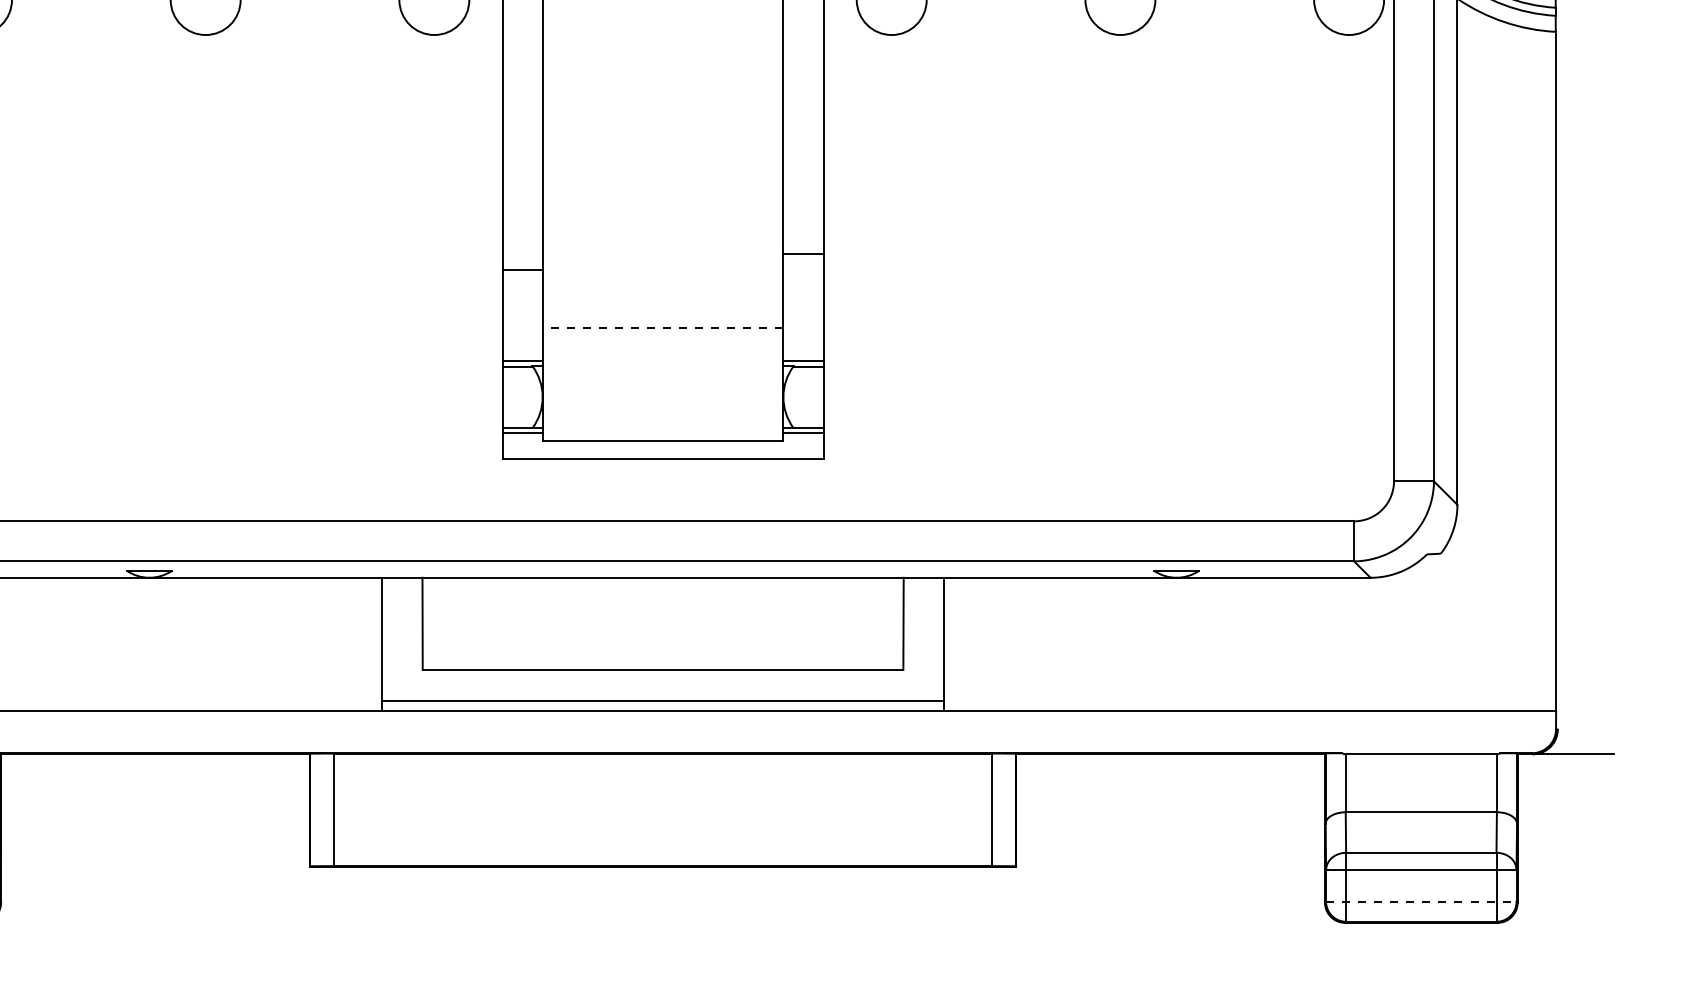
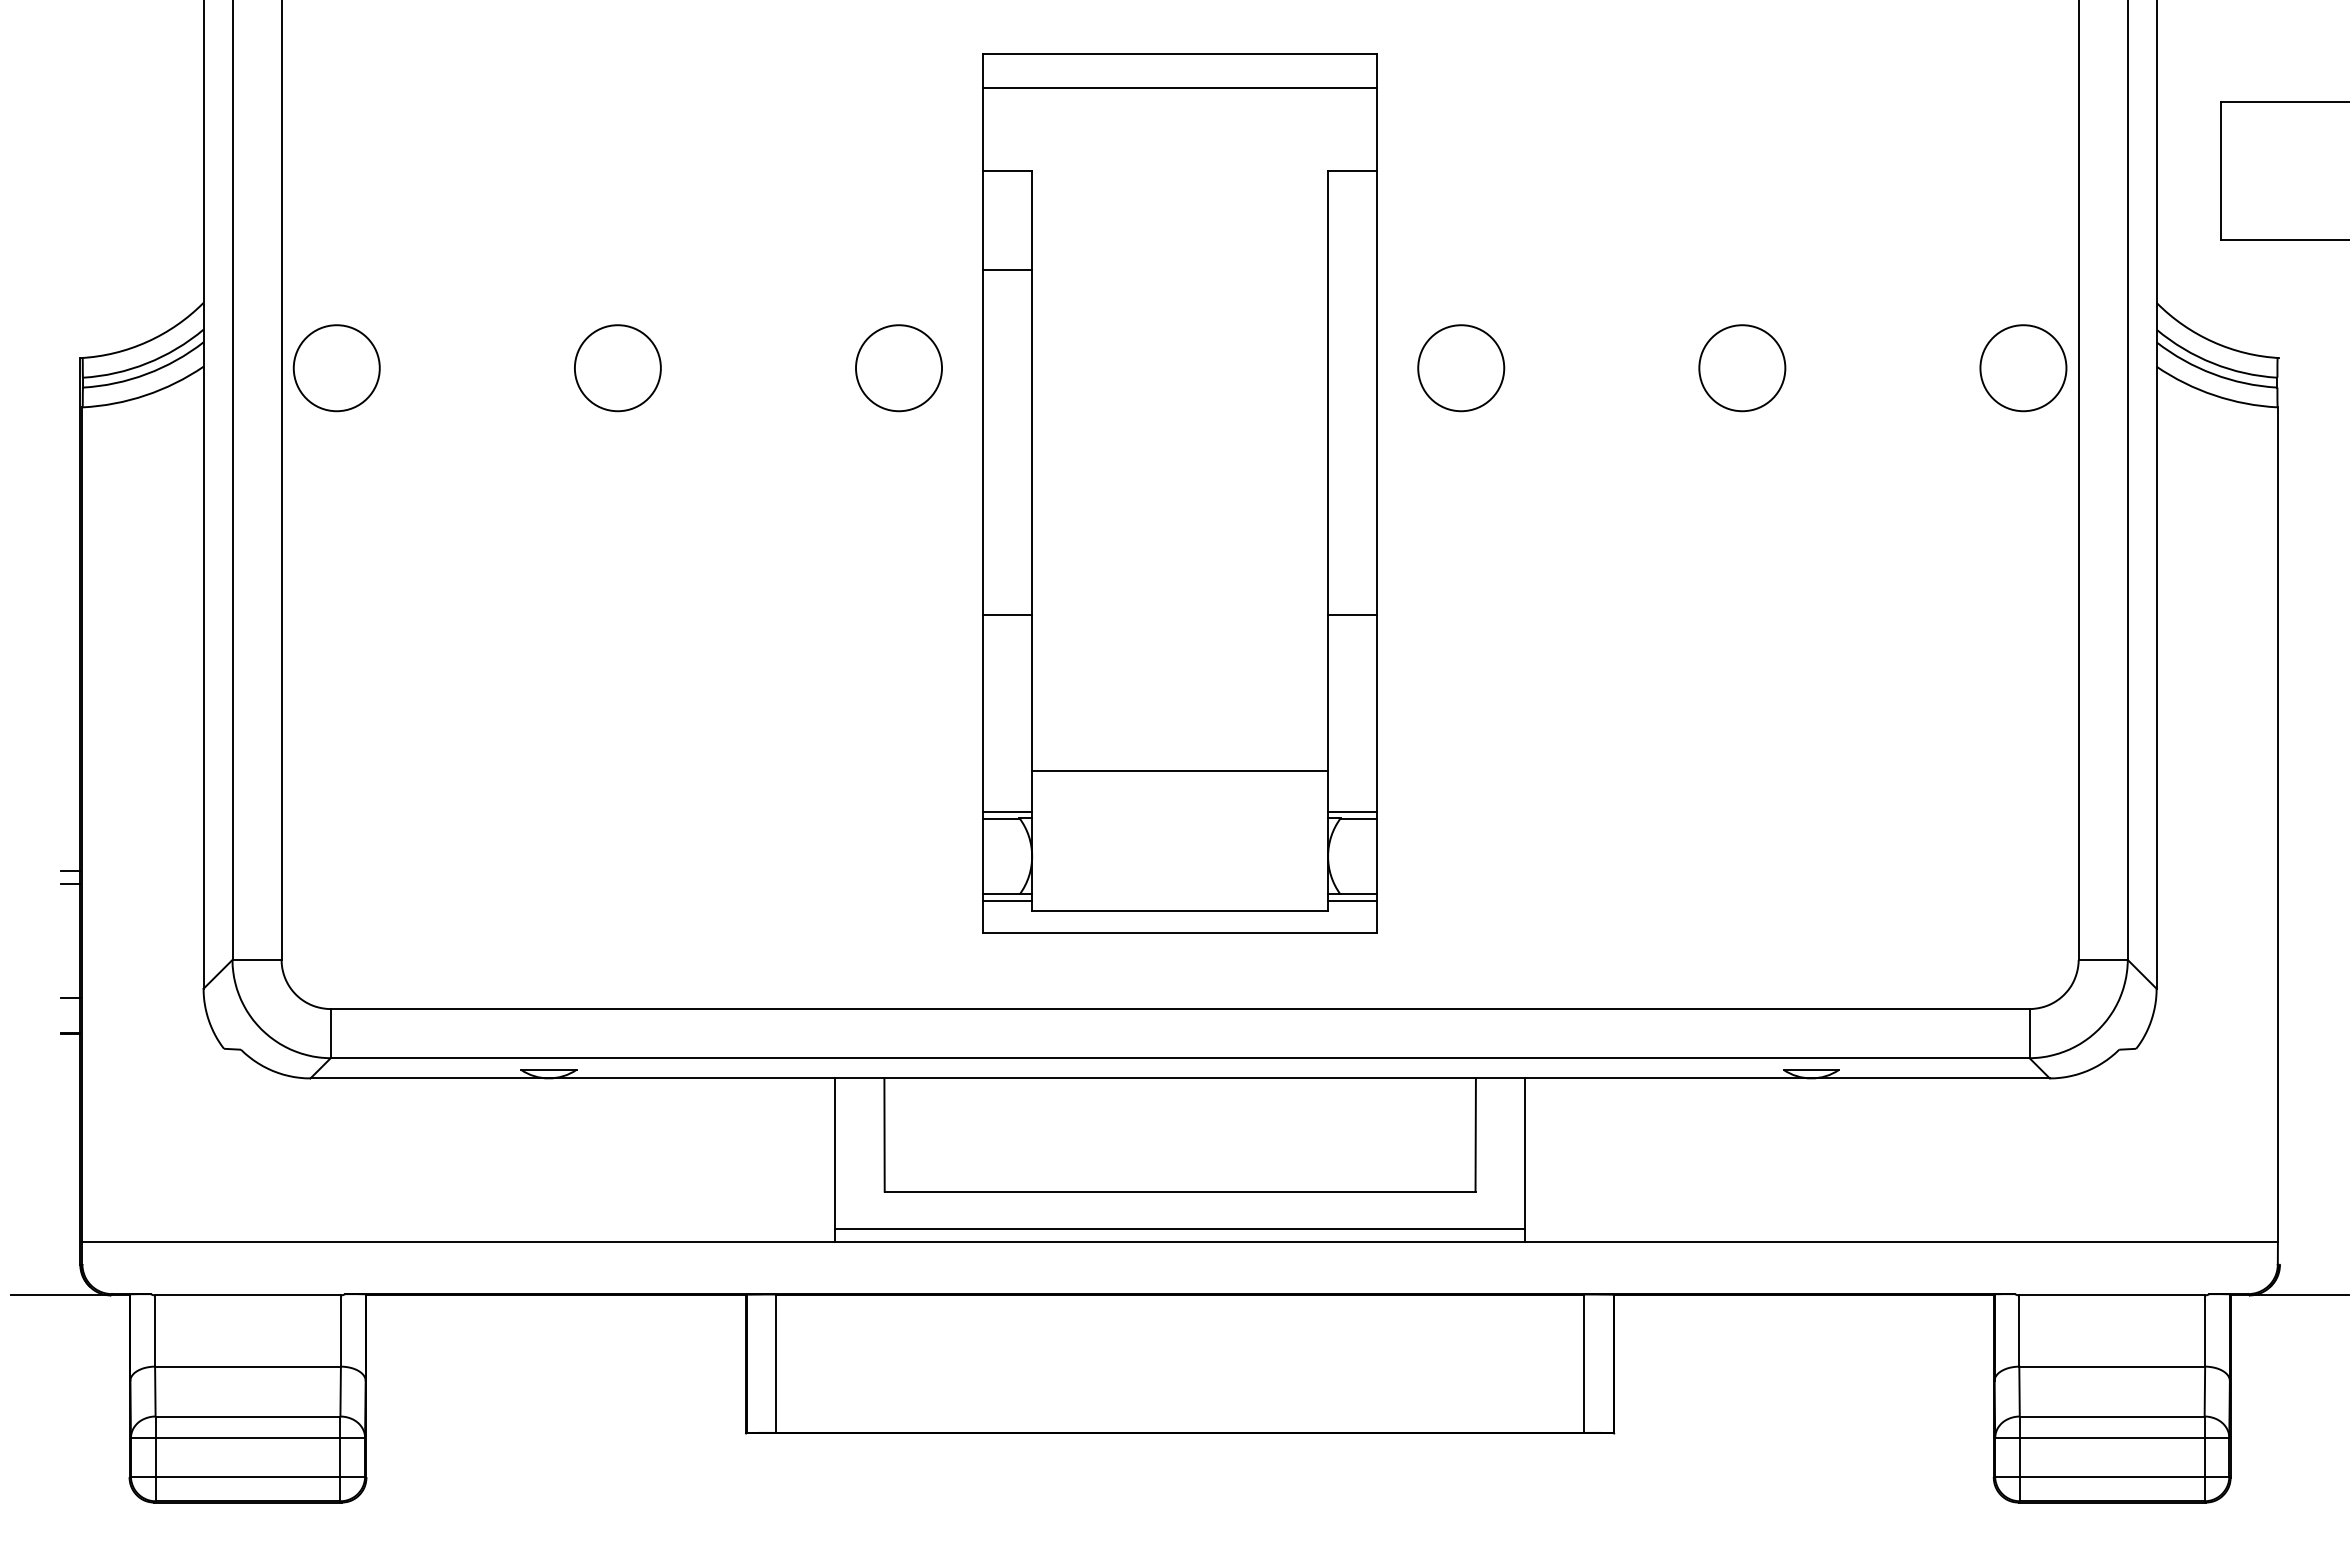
line: (803, 254) -> (1352, 614), moved
line: (522, 269) -> (1007, 614), moved
line: (663, 328) -> (1180, 771), dashed -> solid
line: (1421, 901) -> (2112, 1476), dashed -> solid

